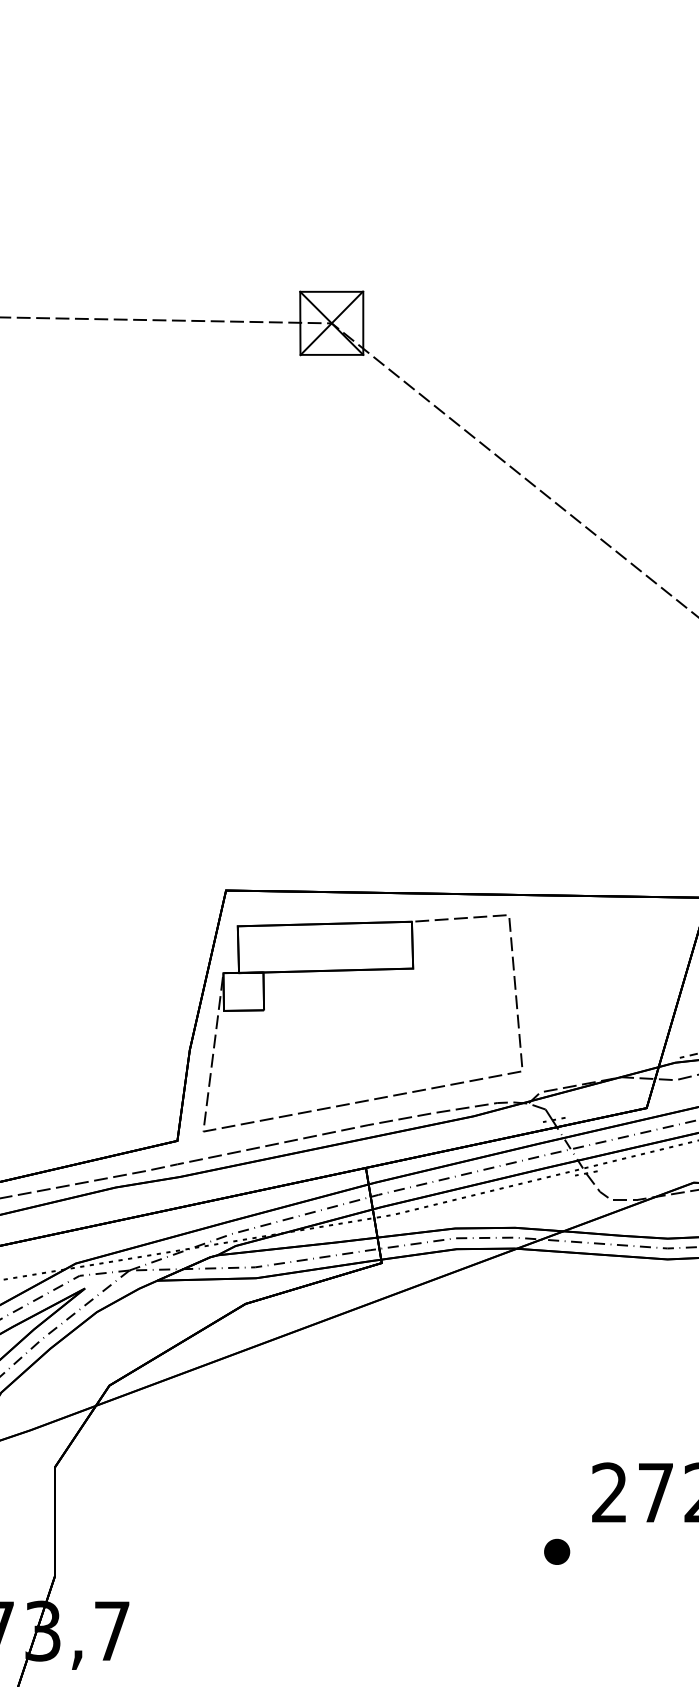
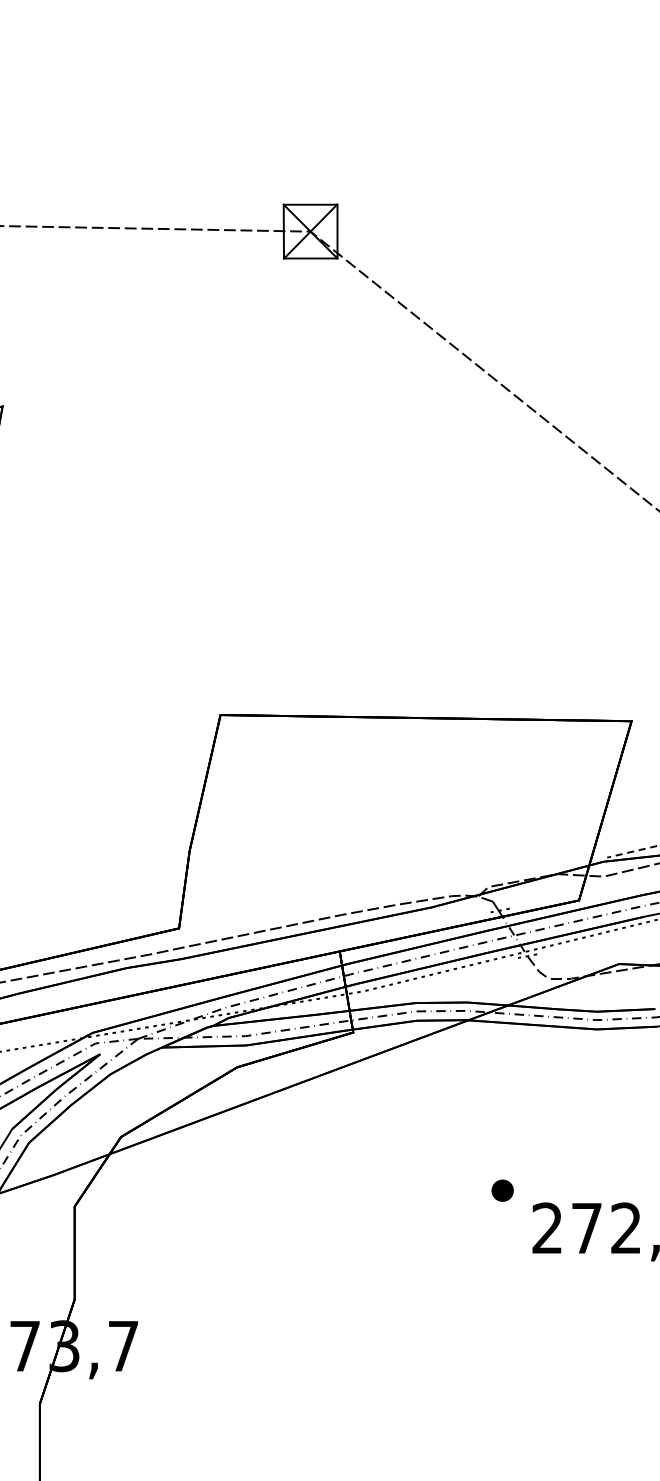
part: (362, 970) -> (336, 783), removed
part: (556, 1551) -> (502, 1190), moved

